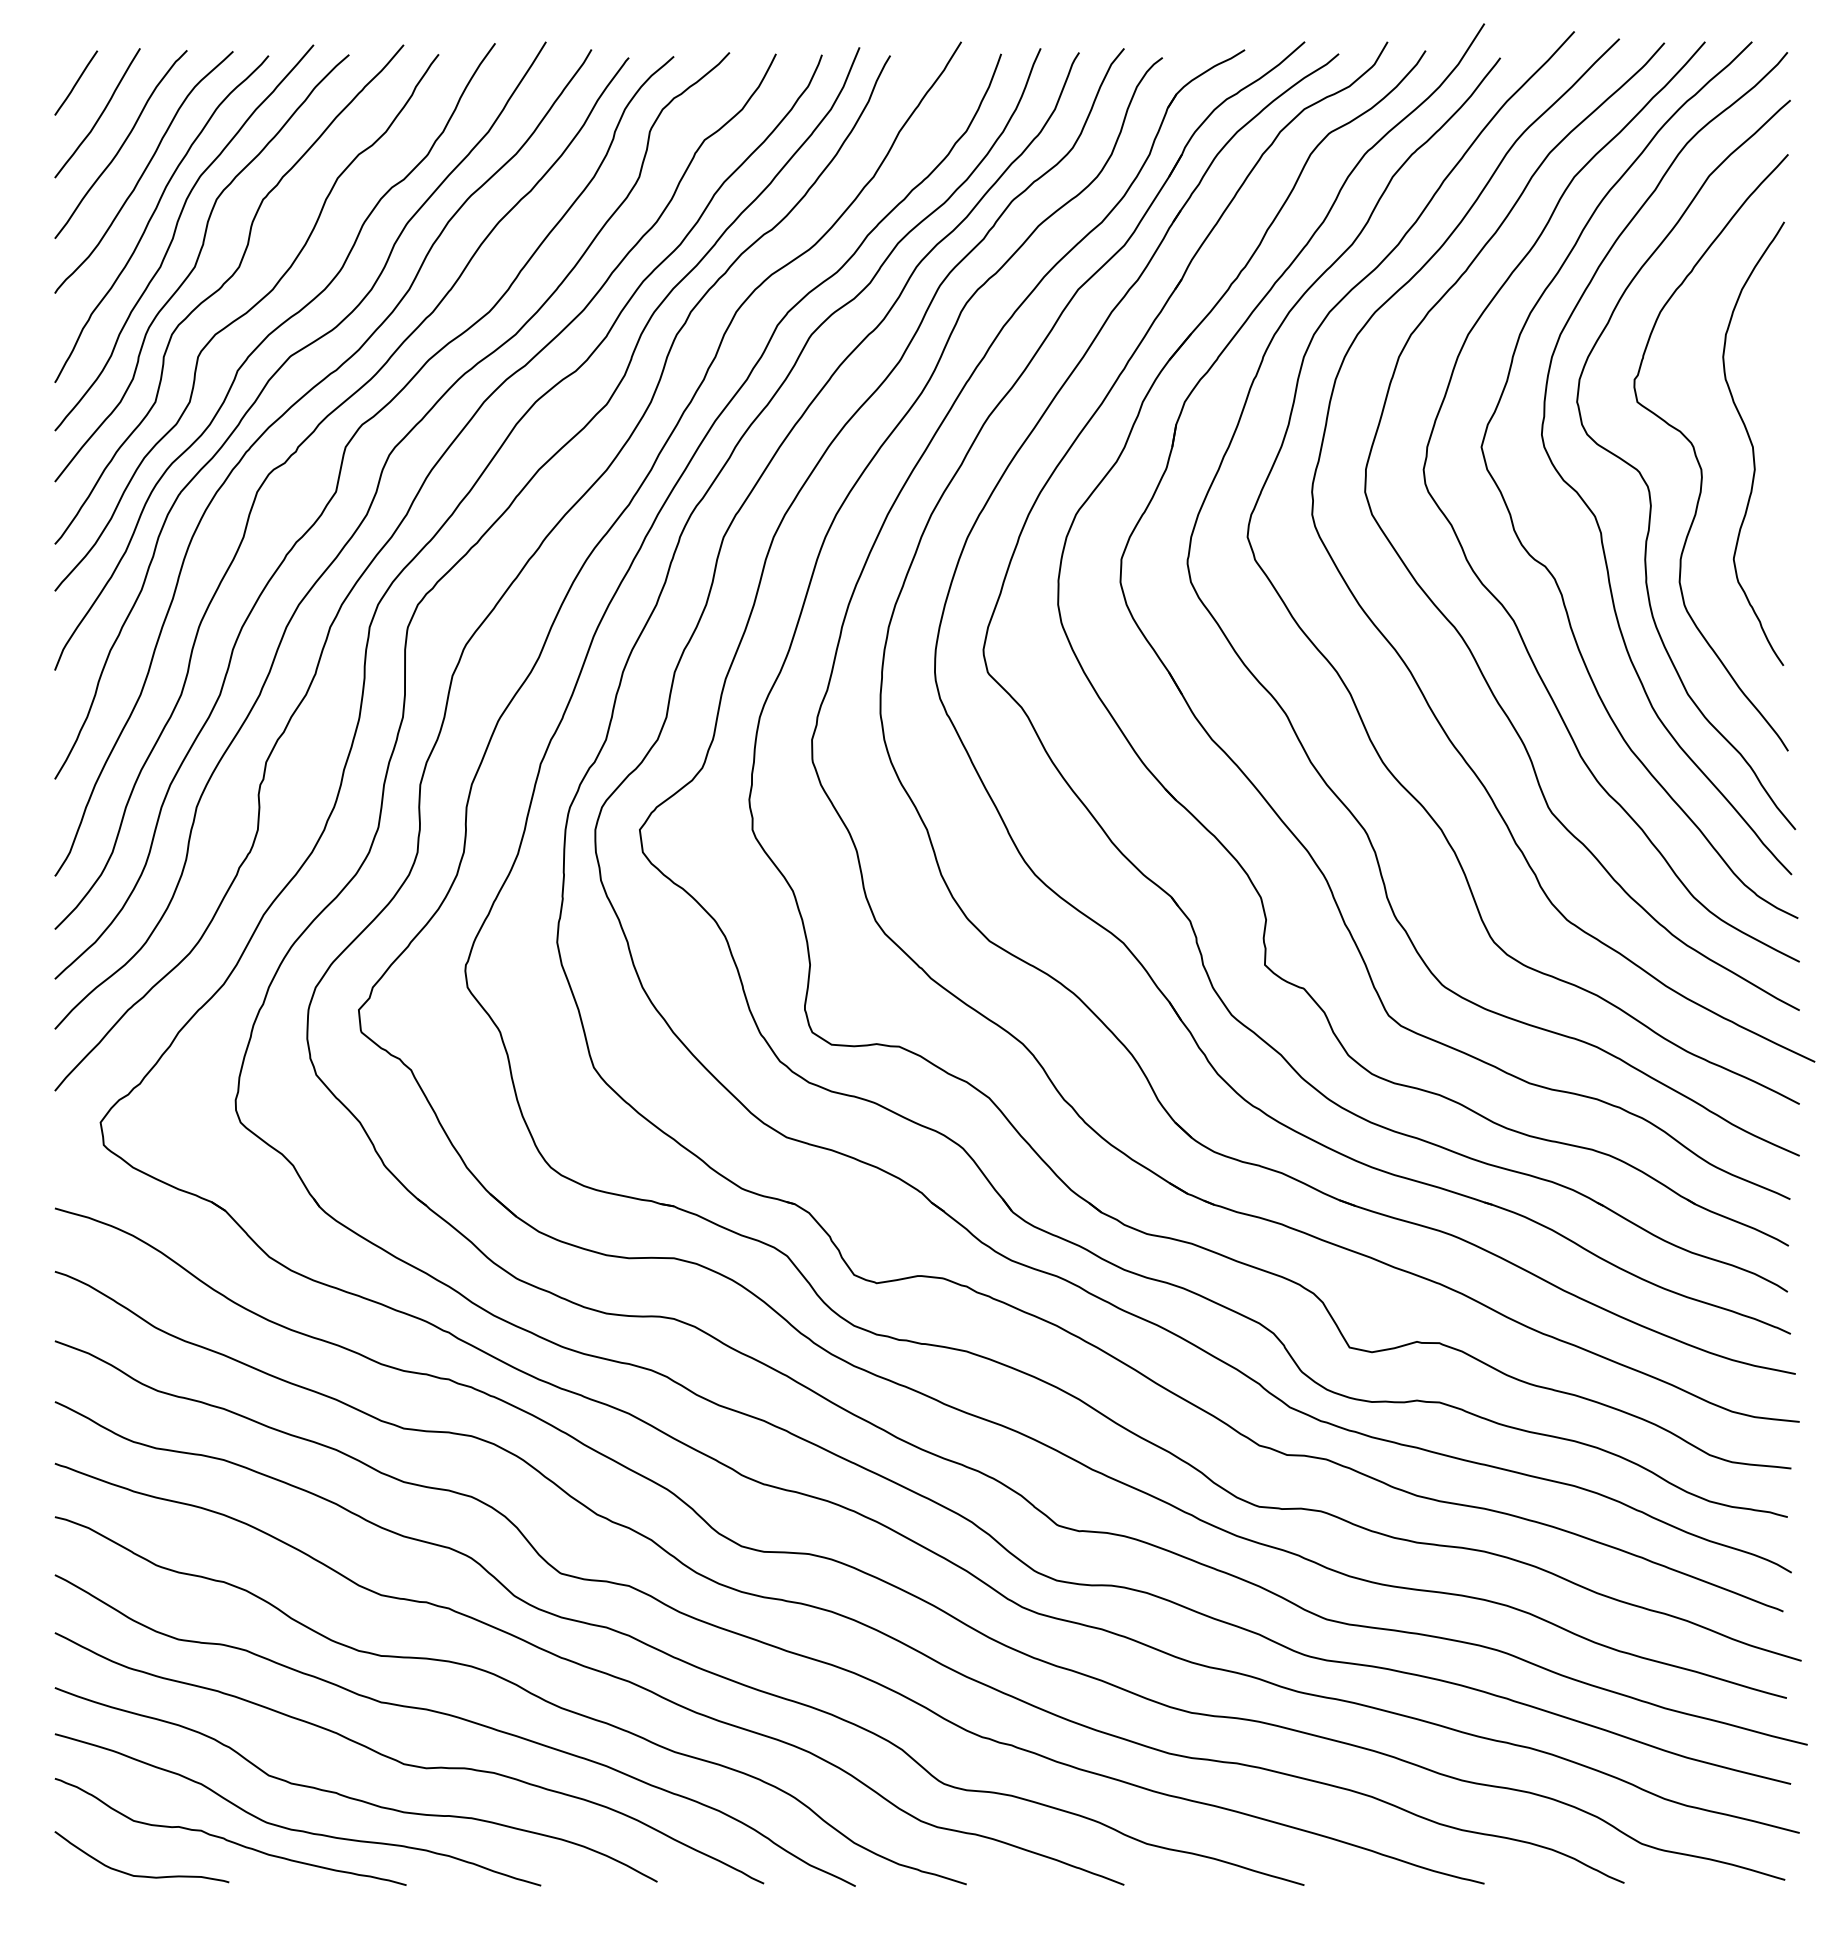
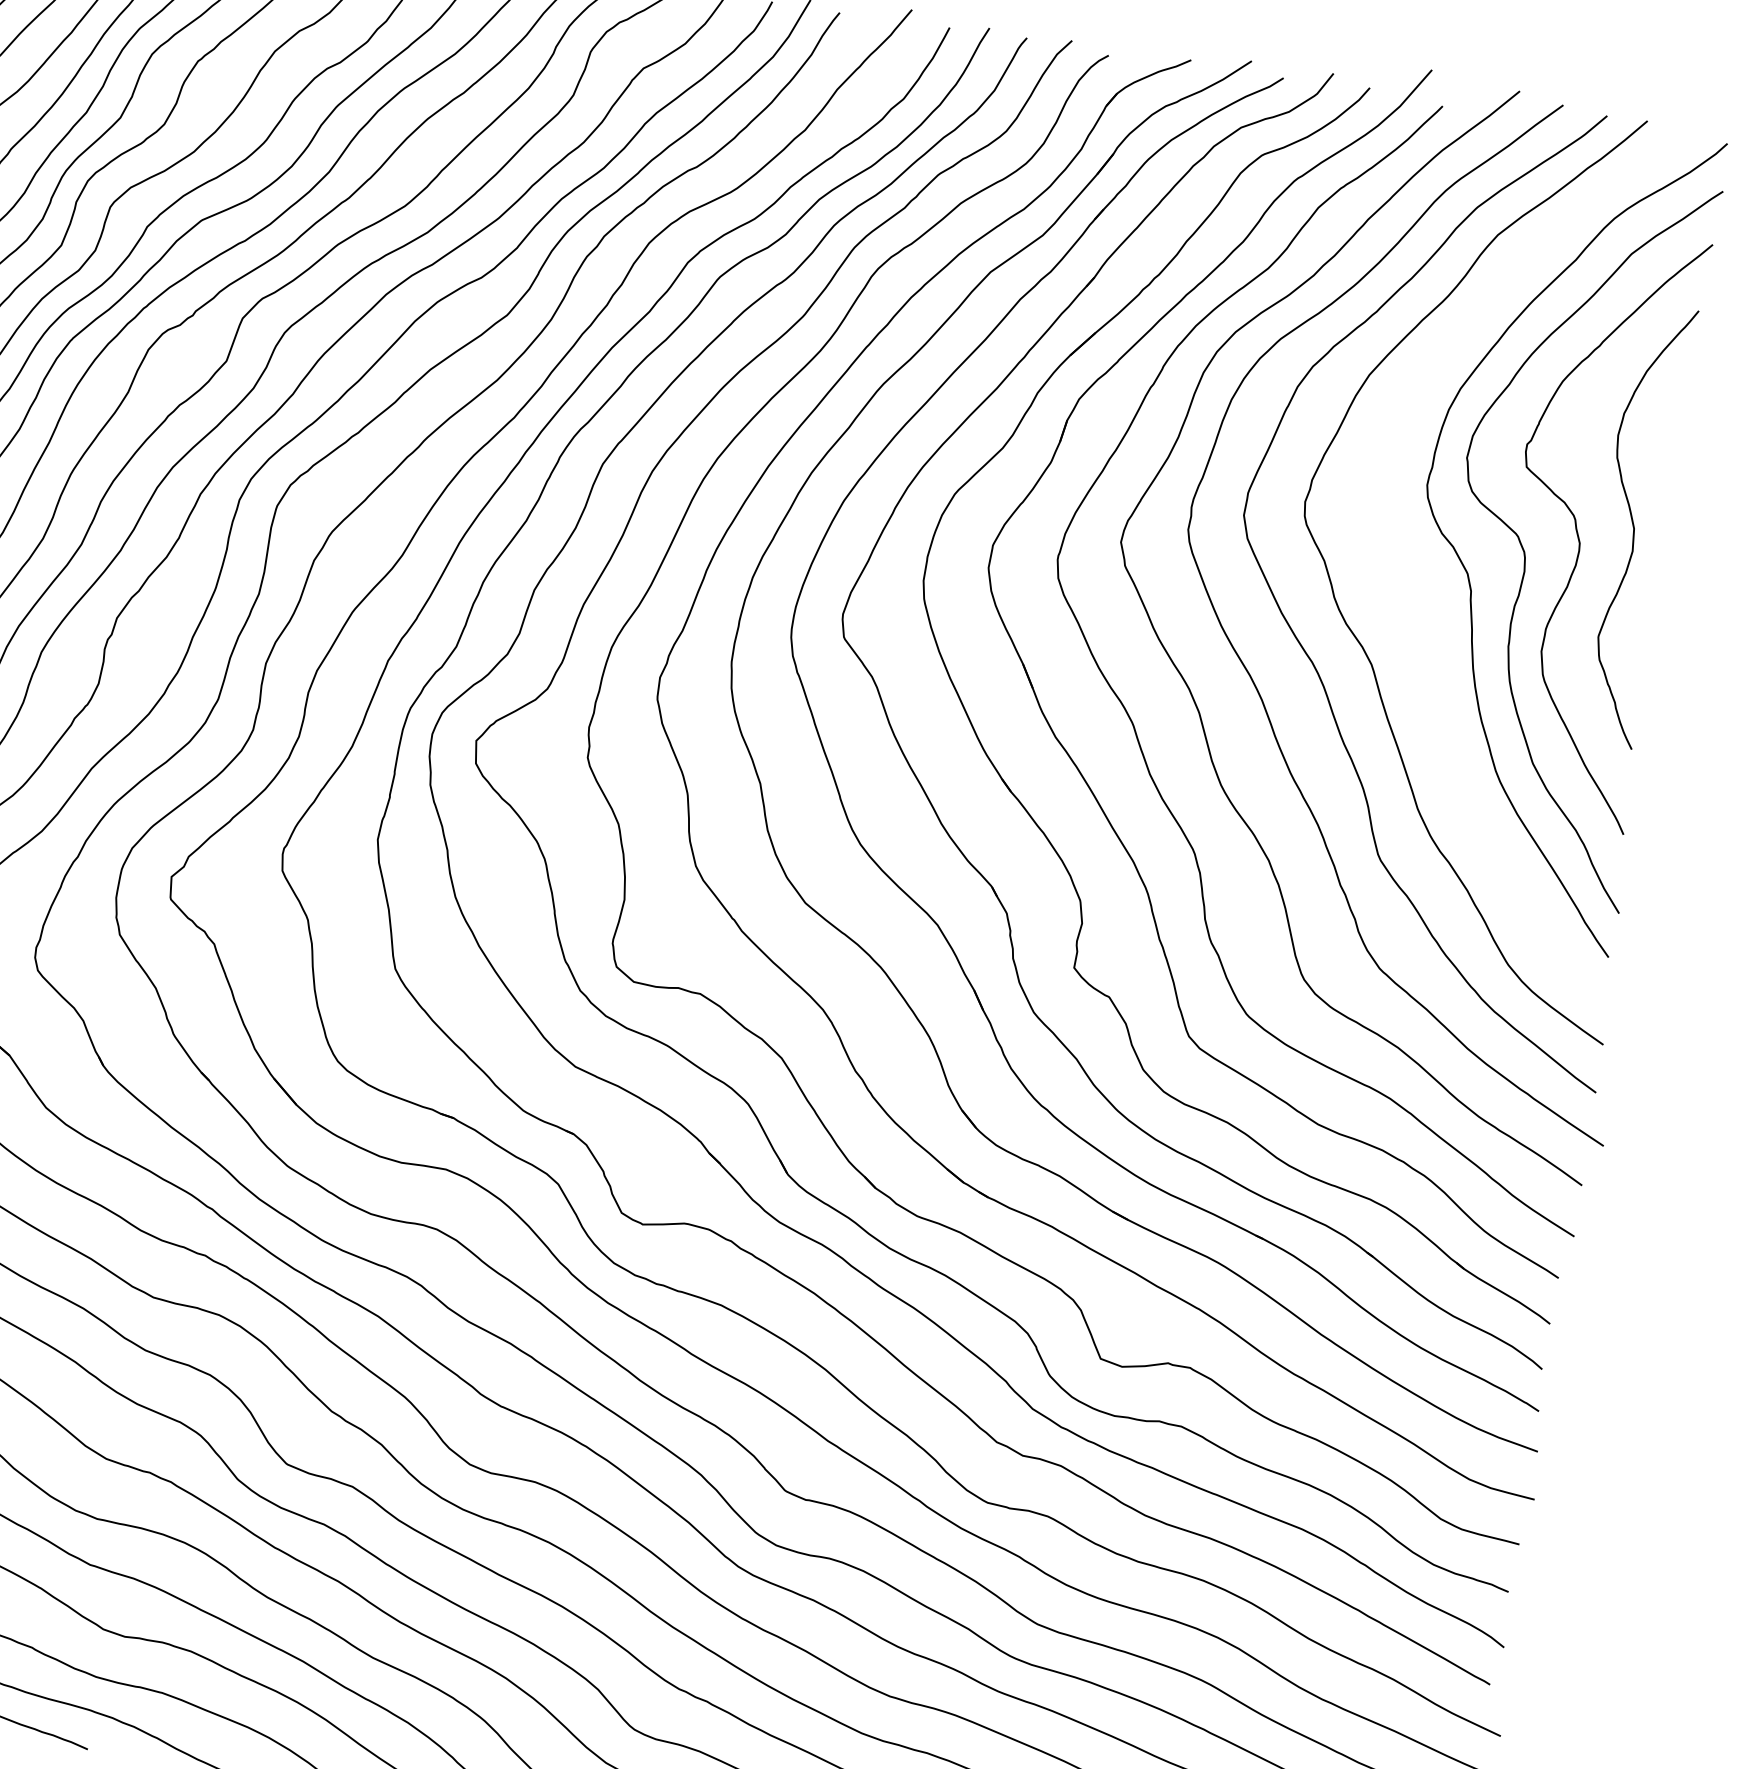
curve: (1547, 567) -> (1413, 617), removed

